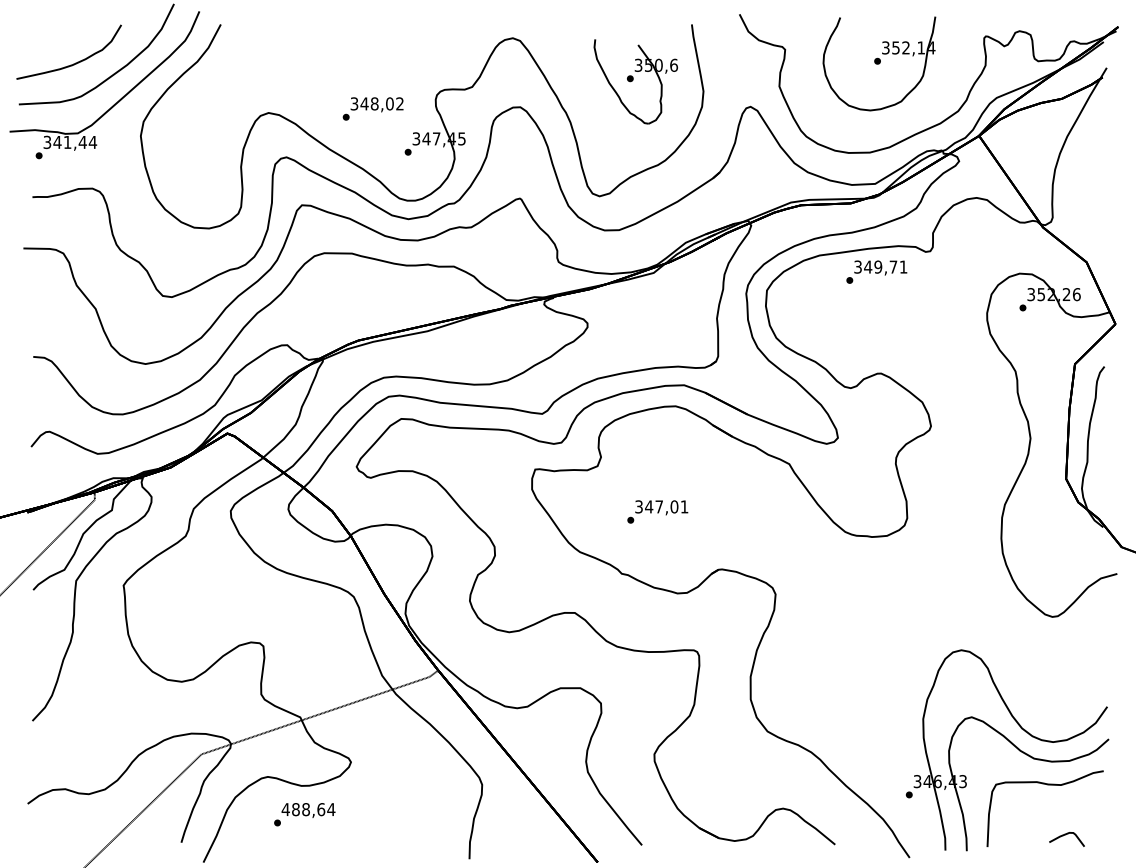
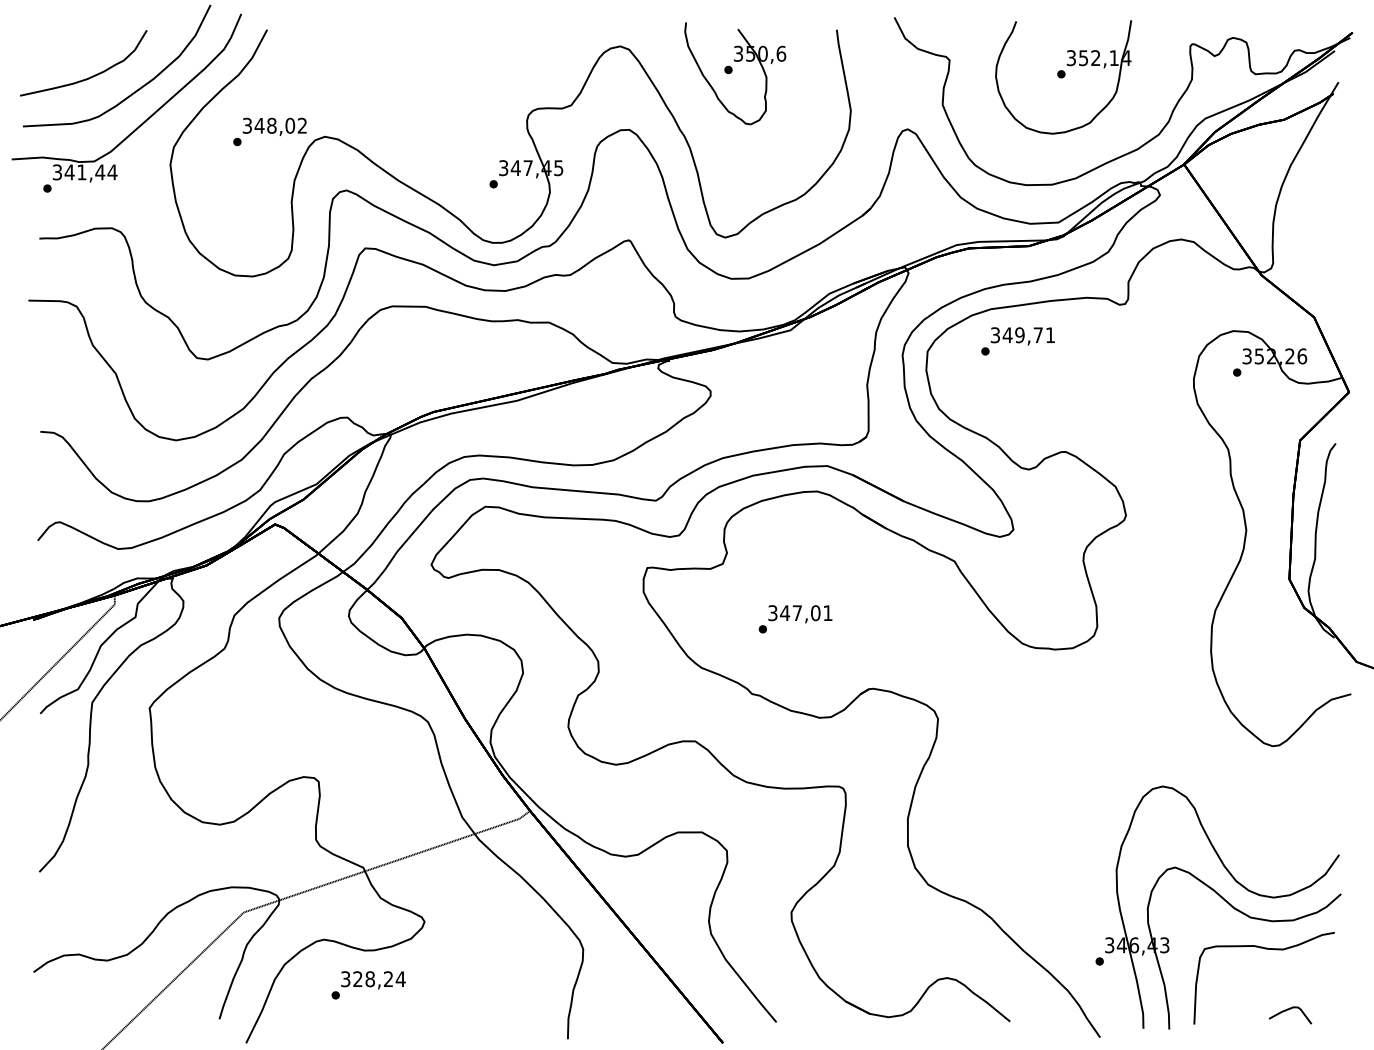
part: (635, 81) -> (734, 73), moved
text: (372, 108) -> (269, 131), moved
text: (876, 271) -> (1017, 340), moved
text: (303, 809) -> (367, 979), 488,64 -> 328,24

